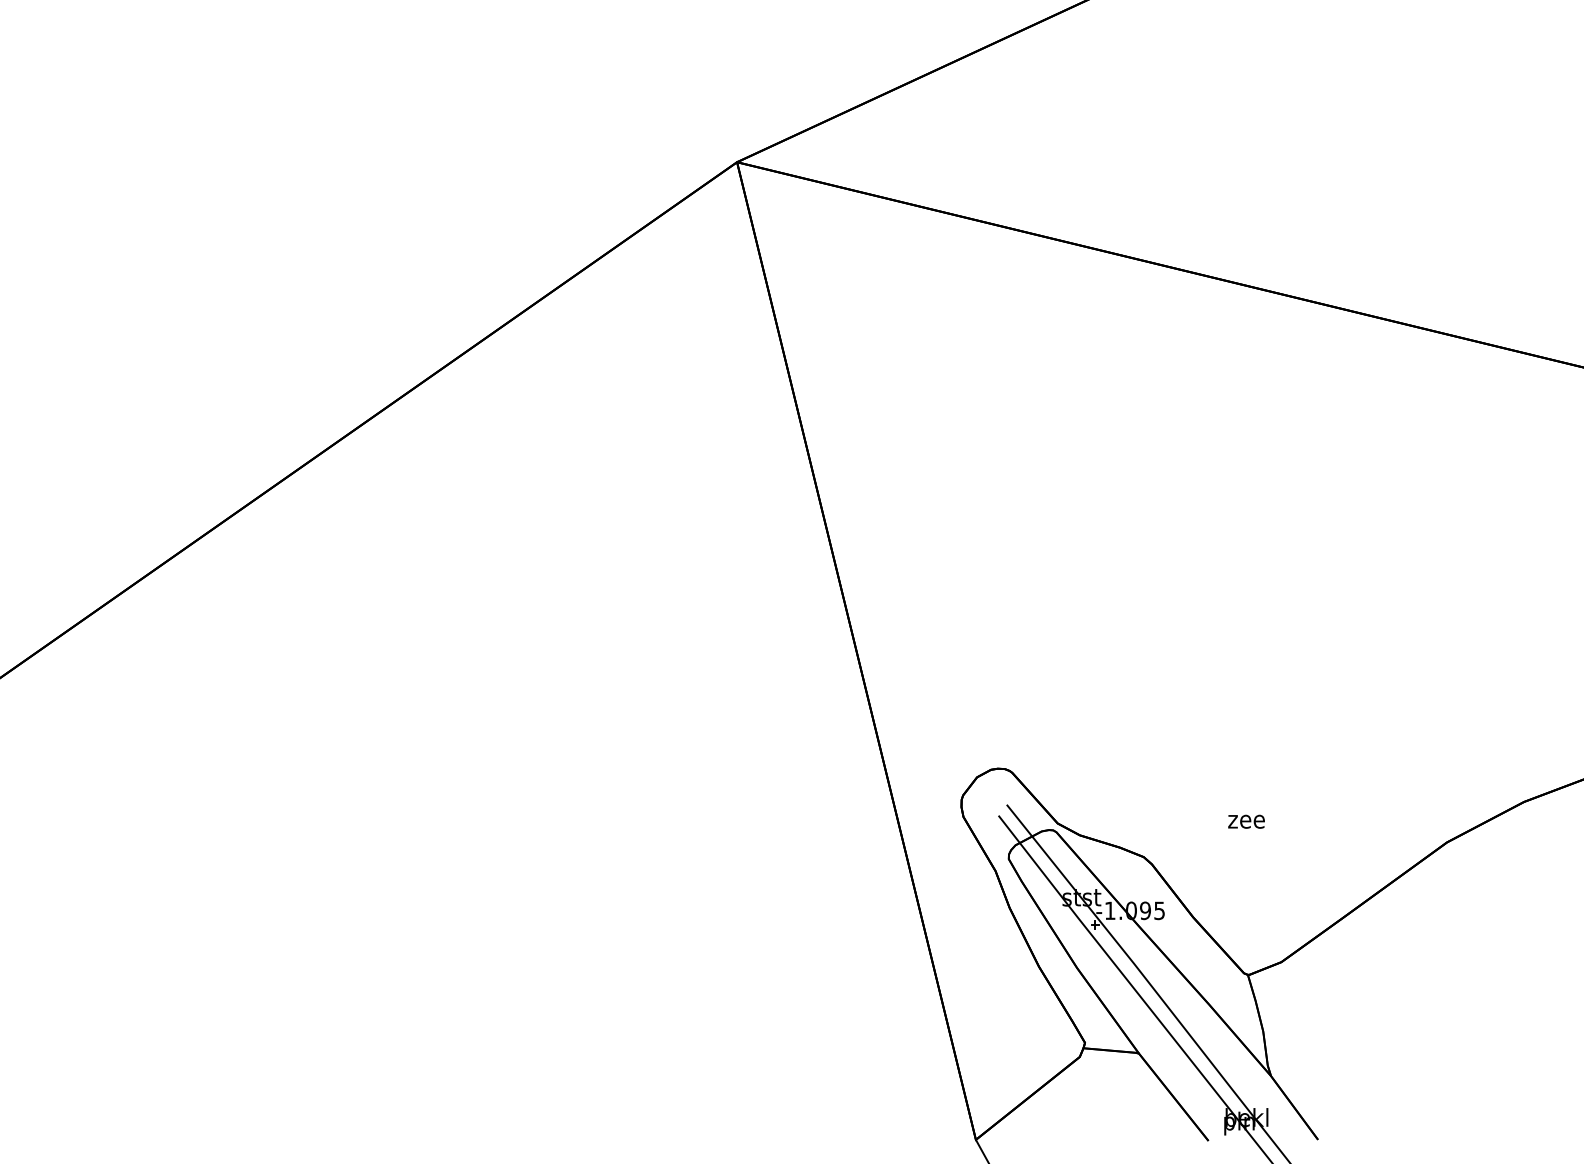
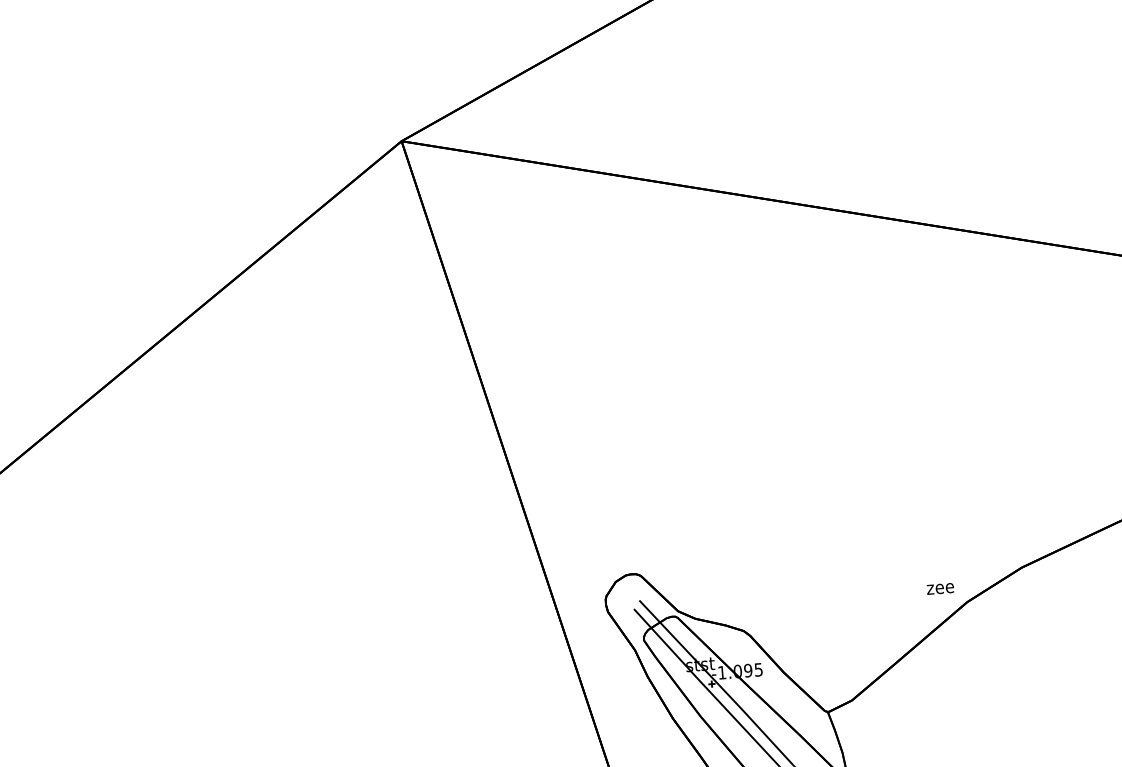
text: (1246, 821) -> (940, 588), moved

